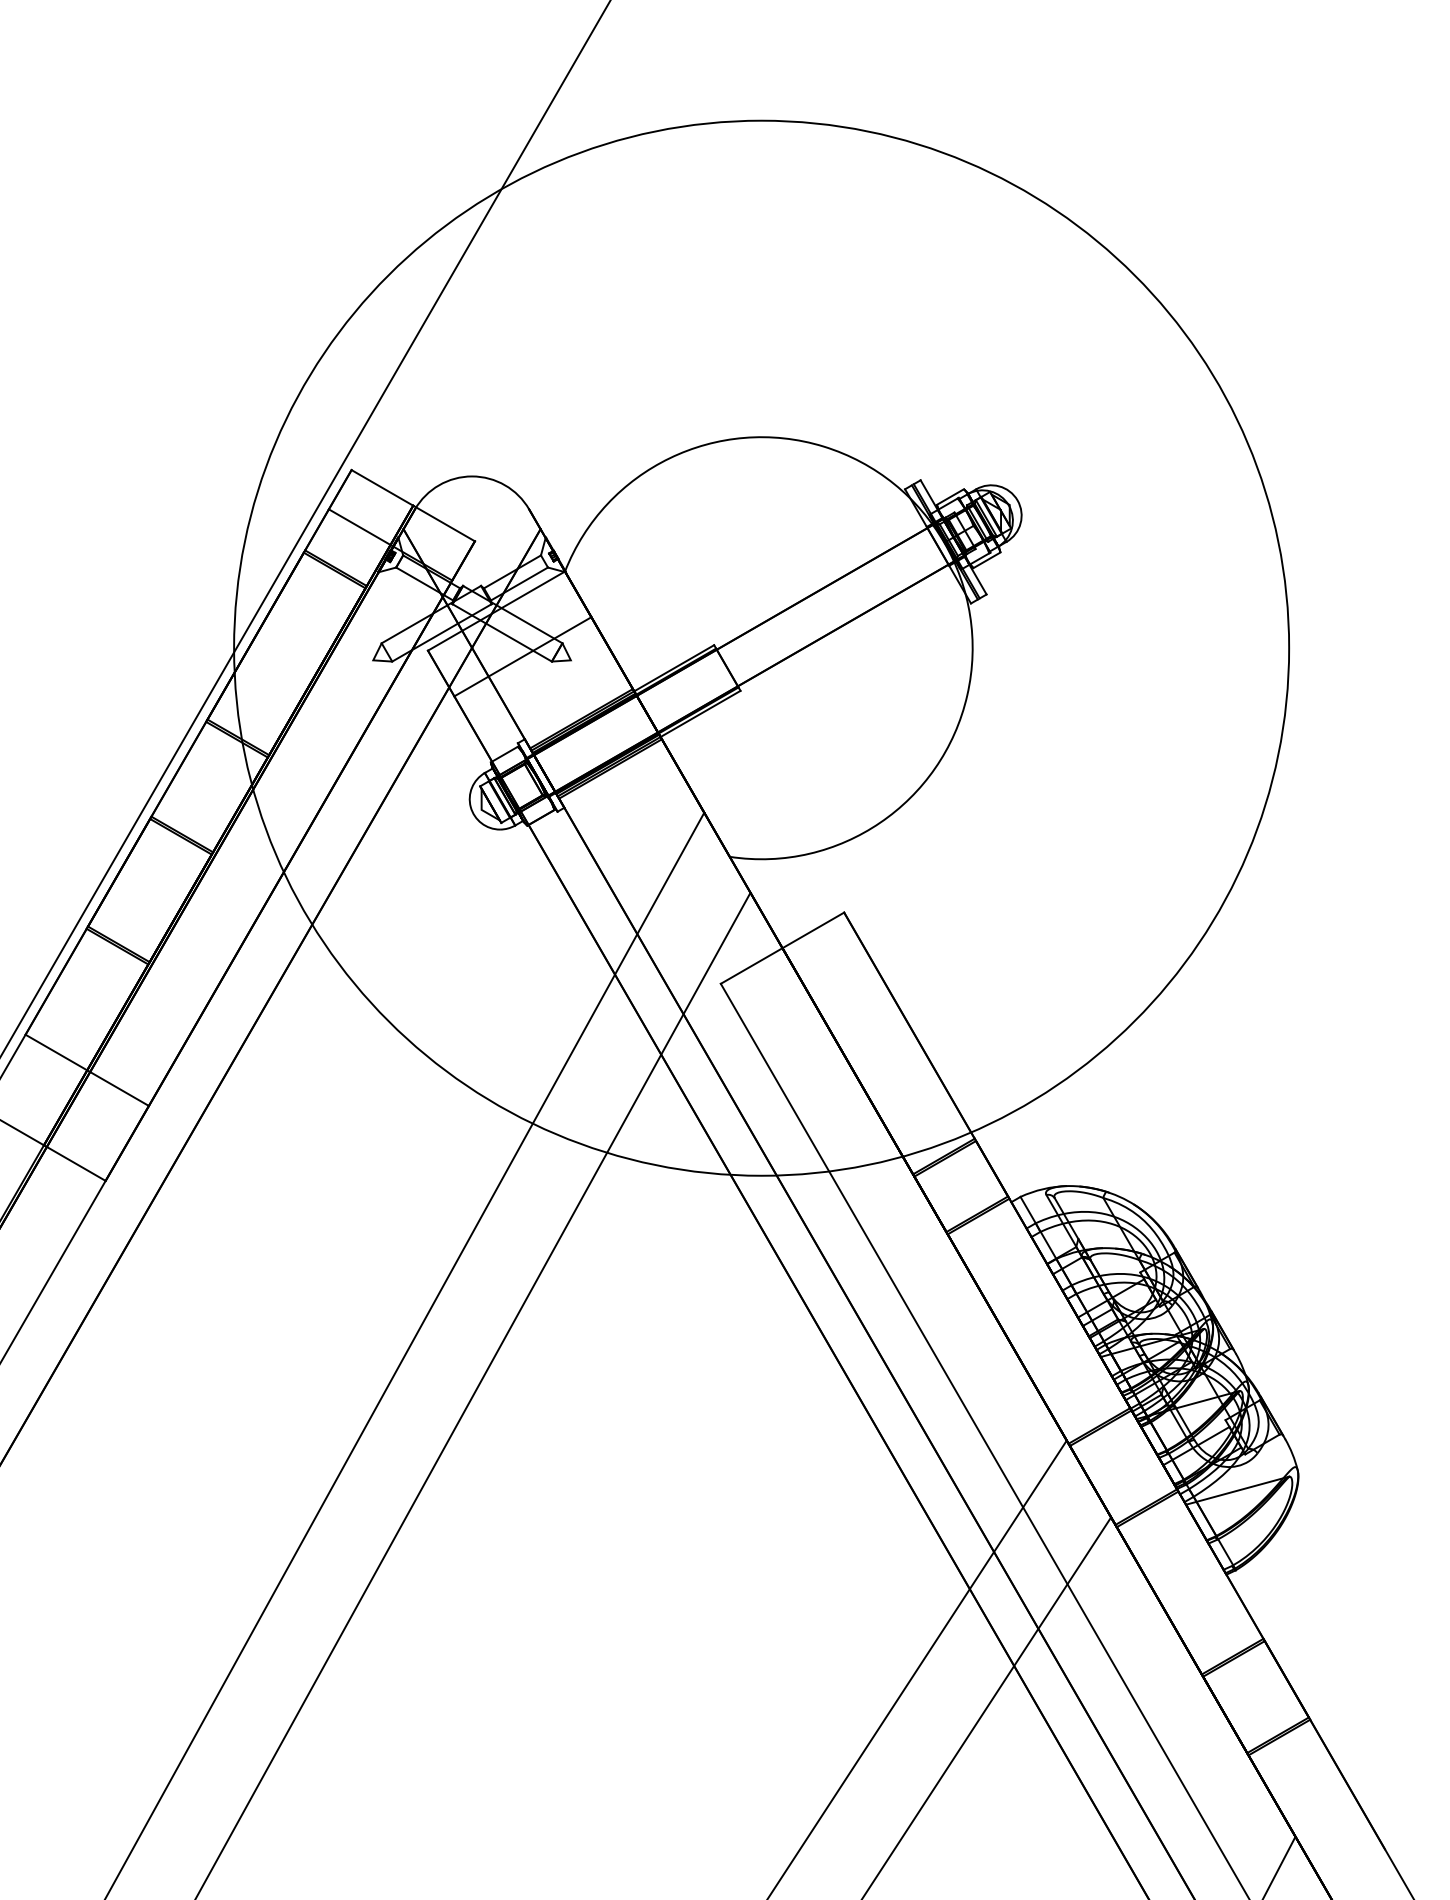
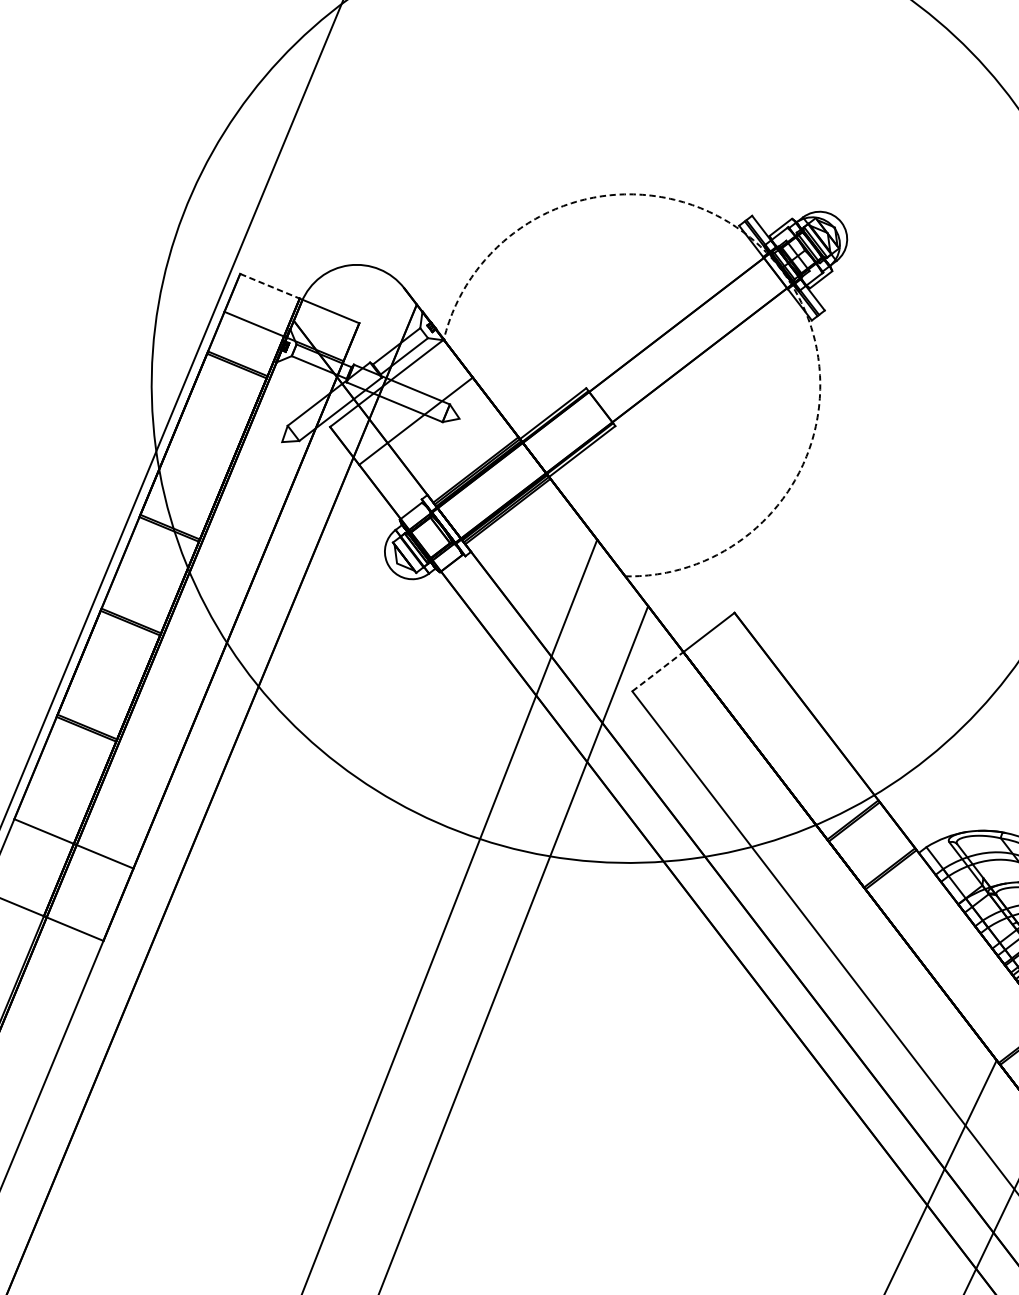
line: (382, 487) -> (270, 285), solid -> dashed
arc: (944, 542) -> (780, 268), solid -> dashed
line: (751, 966) -> (657, 672), solid -> dashed

